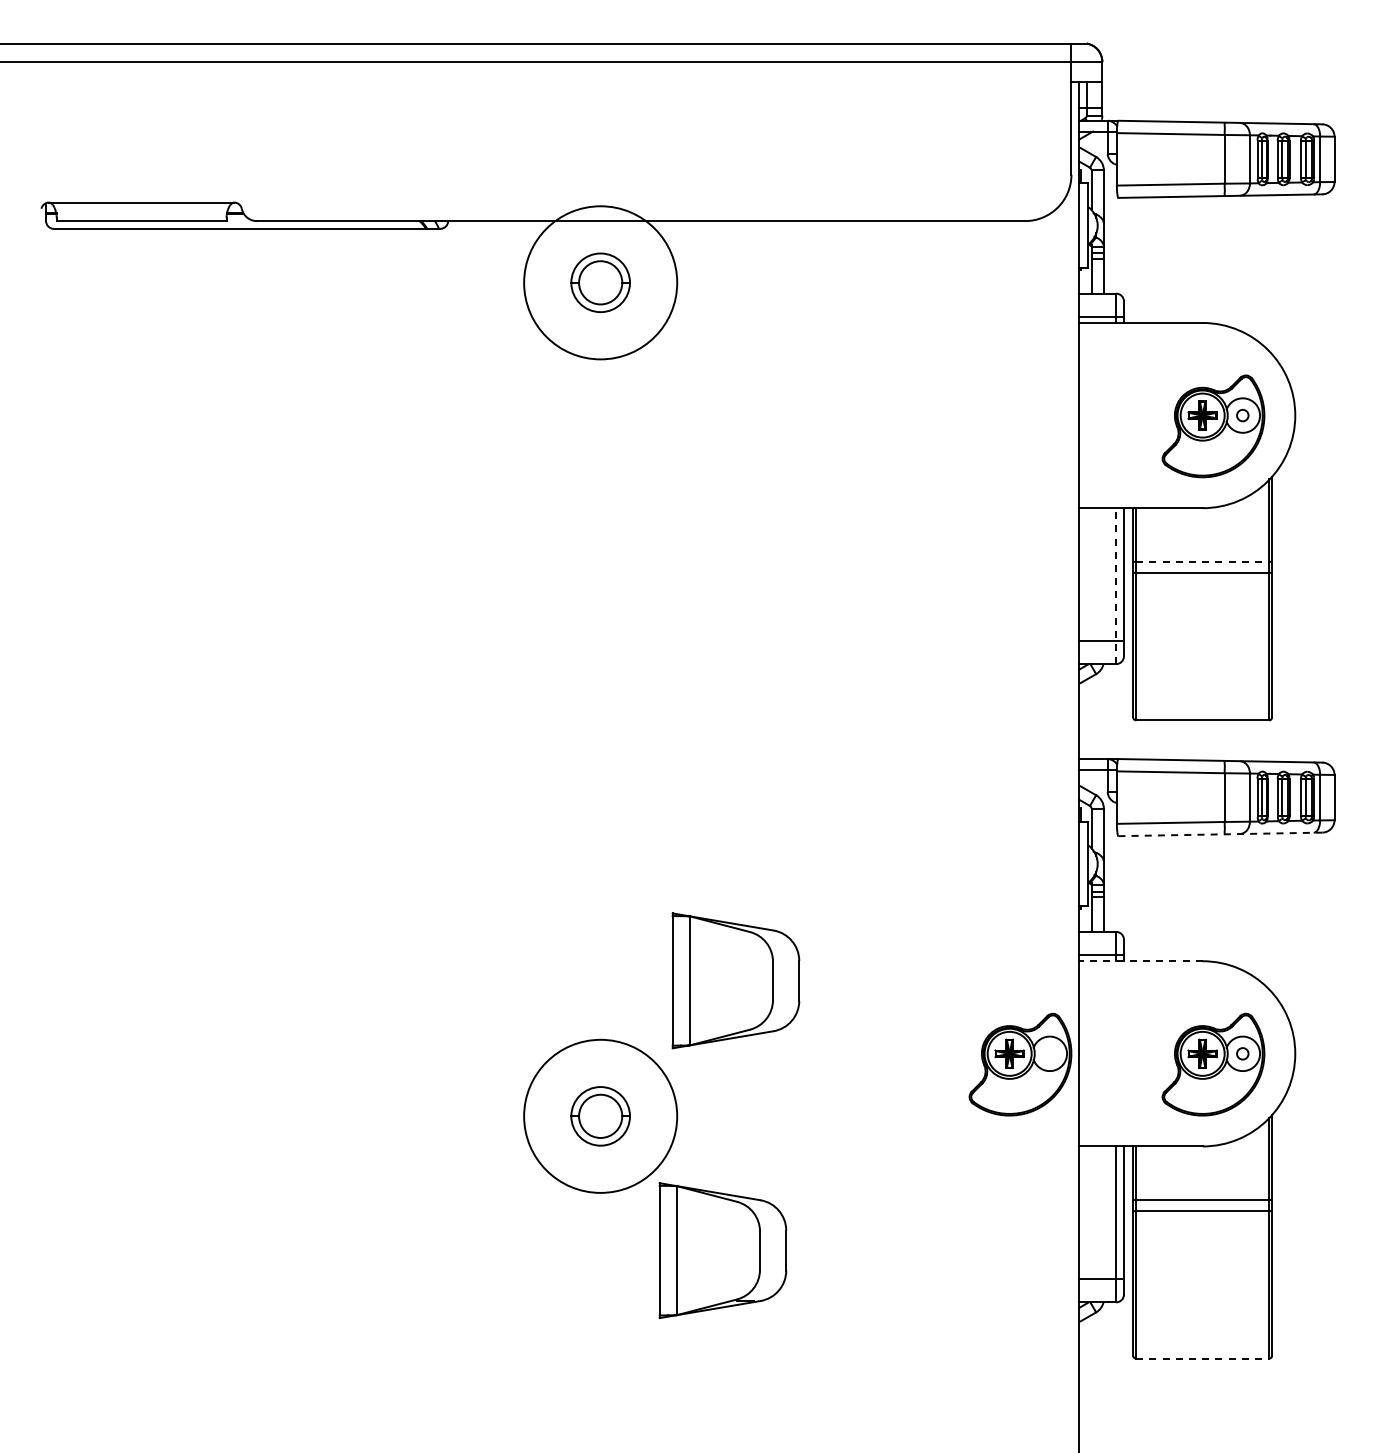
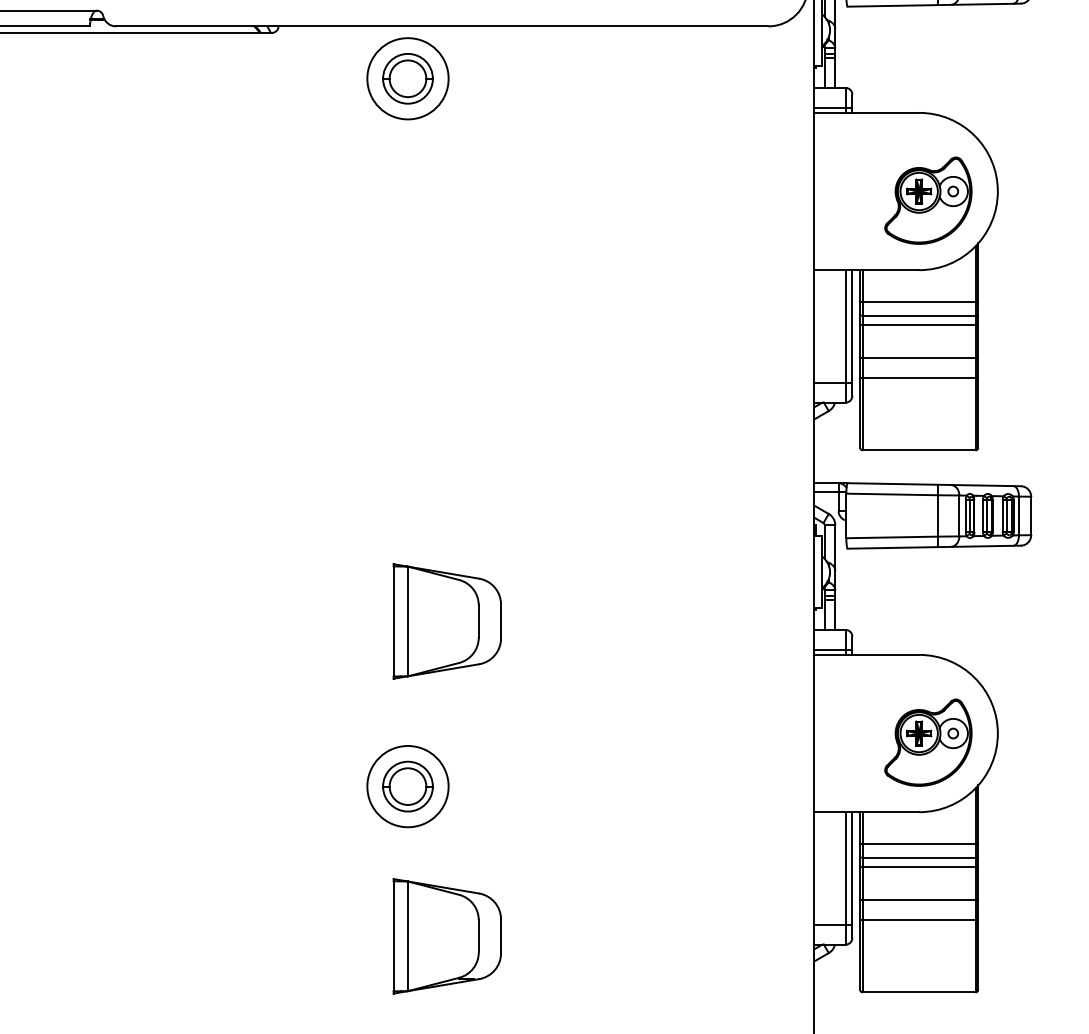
circle: (600, 282) -> (407, 78), size x0.62
line: (1202, 546) -> (919, 302), added
line: (1203, 561) -> (919, 315), dashed -> solid
line: (1116, 586) -> (846, 336), dashed -> solid
line: (1202, 611) -> (919, 357), added
line: (1202, 635) -> (919, 378), added
line: (1220, 834) -> (934, 547), dashed -> solid
line: (1140, 961) -> (866, 655), dashed -> solid
part: (735, 980) -> (446, 621), moved
part: (1020, 1064) -> (764, 742), removed
circle: (600, 1116) -> (407, 786), size x0.62
line: (1202, 1184) -> (919, 844), added
line: (1202, 1249) -> (919, 899), added
part: (722, 1250) -> (446, 936), moved
line: (1202, 1273) -> (919, 920), added
line: (1203, 1358) -> (919, 992), dashed -> solid

